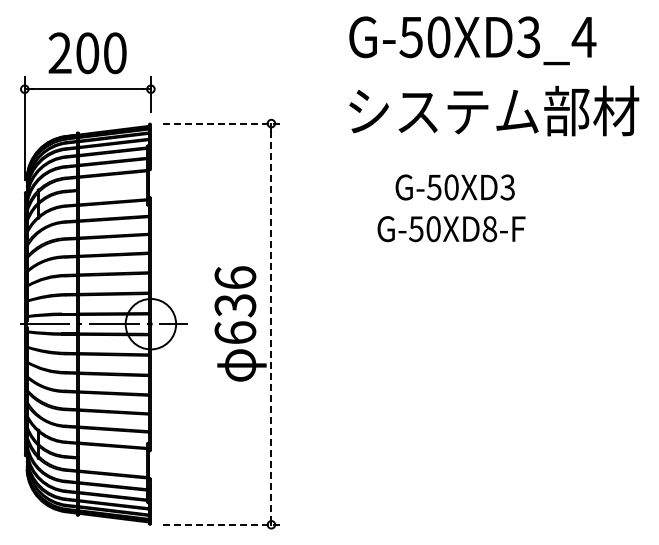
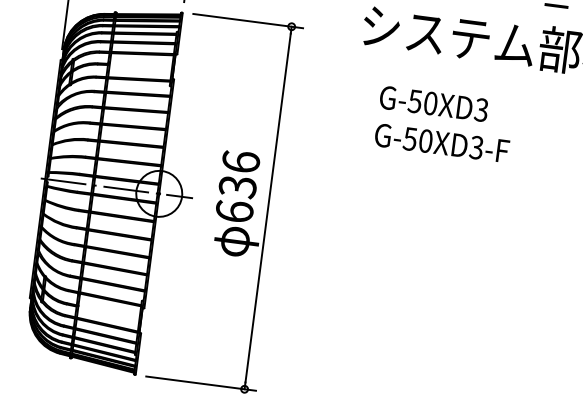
line: (223, 123) -> (248, 21), dashed -> solid
text: (454, 187) -> (433, 103), moved
text: (489, 228) -> (476, 147), G-50XD8-F -> G-50XD3-F
line: (271, 324) -> (268, 208), dashed -> solid
line: (223, 524) -> (201, 383), dashed -> solid

